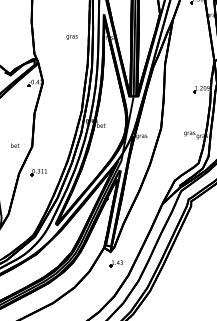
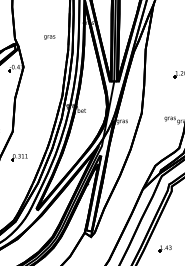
text: (71, 37) -> (49, 37), moved
part: (115, 263) -> (164, 248), moved

